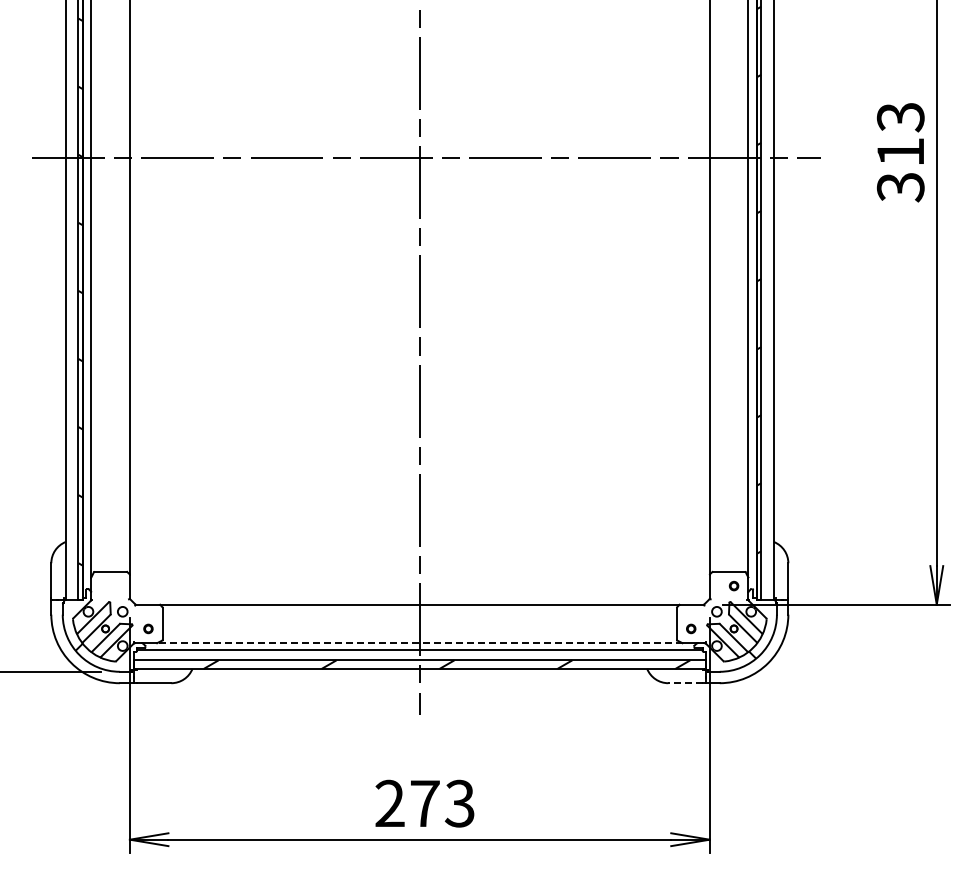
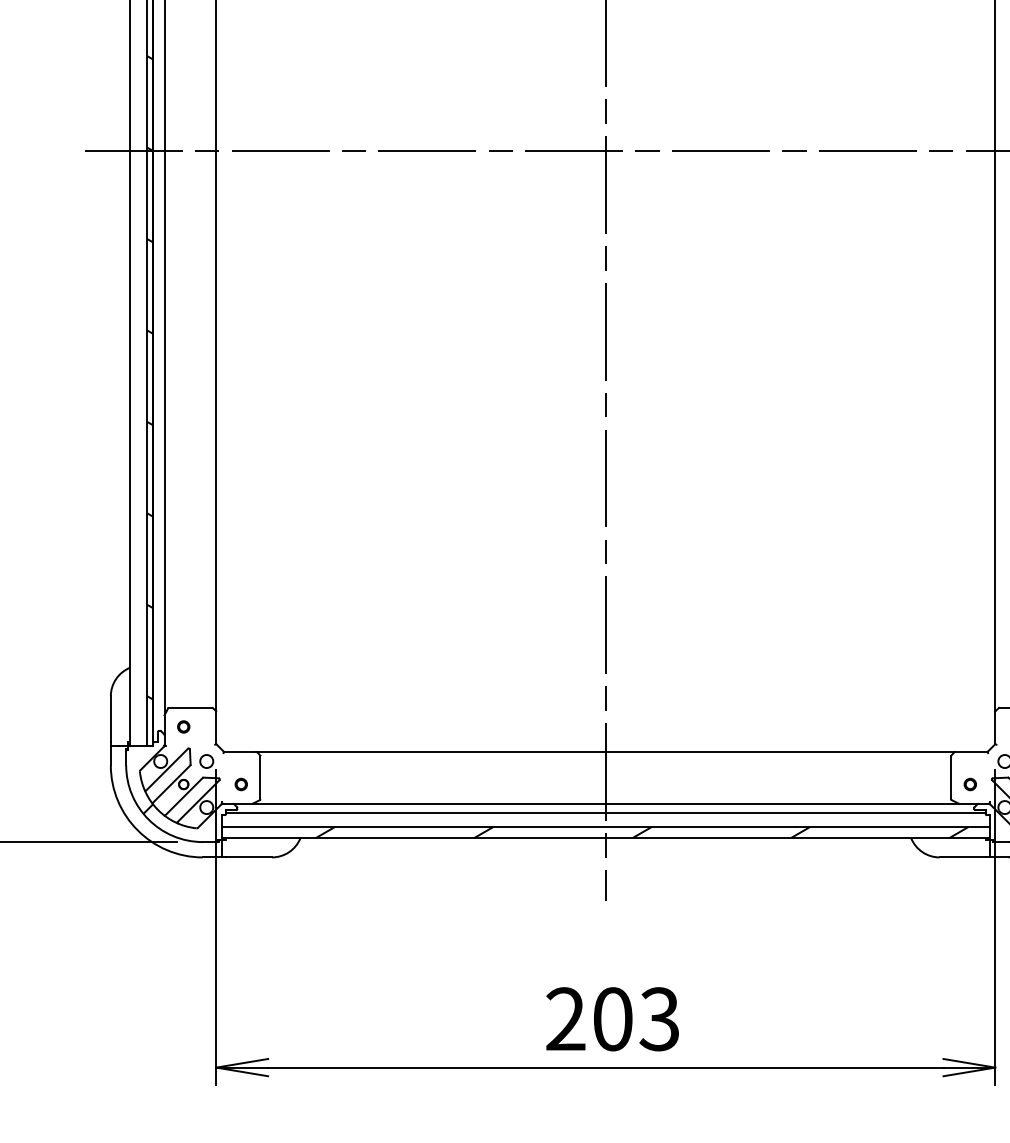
part: (105, 585) -> (183, 726), added
line: (419, 643) -> (605, 804), dashed -> solid
line: (685, 683) -> (962, 857), dashed -> solid
text: (425, 803) -> (613, 1018), 273 -> 203

